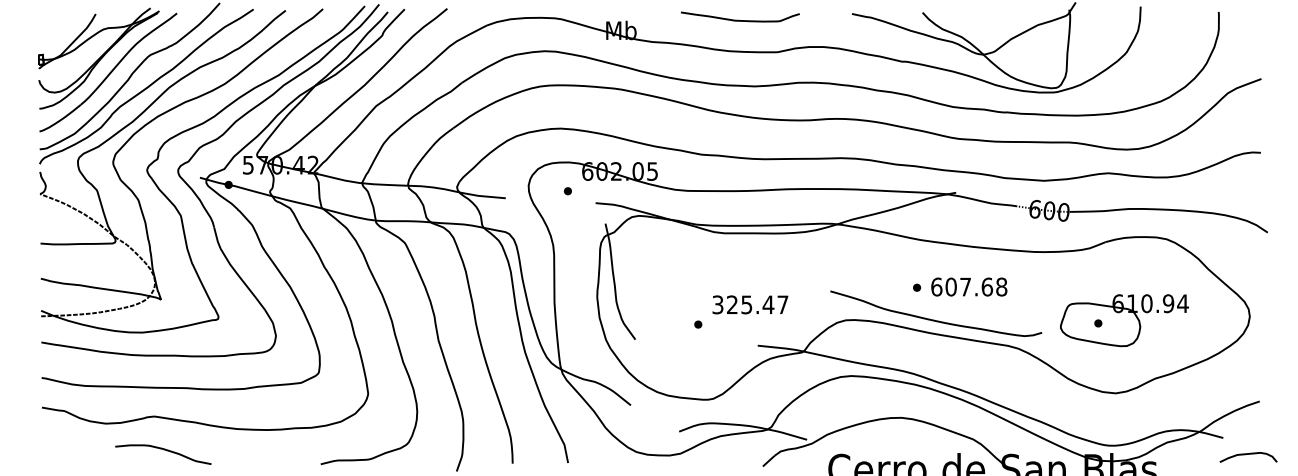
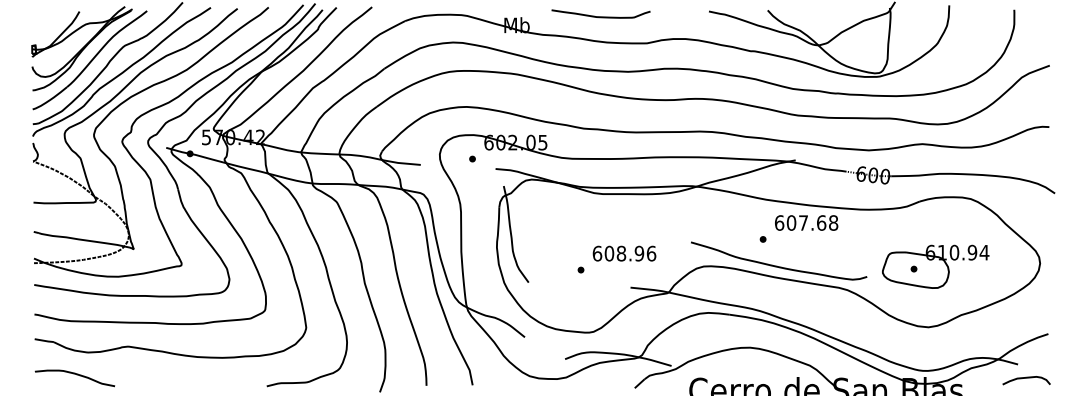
curve: (738, 19) -> (599, 16), moved
text: (969, 286) -> (806, 222), moved
text: (750, 304) -> (624, 253), 325.47 -> 608.96
curve: (163, 450) -> (75, 374), moved
curve: (1248, 454) -> (1026, 378), moved

